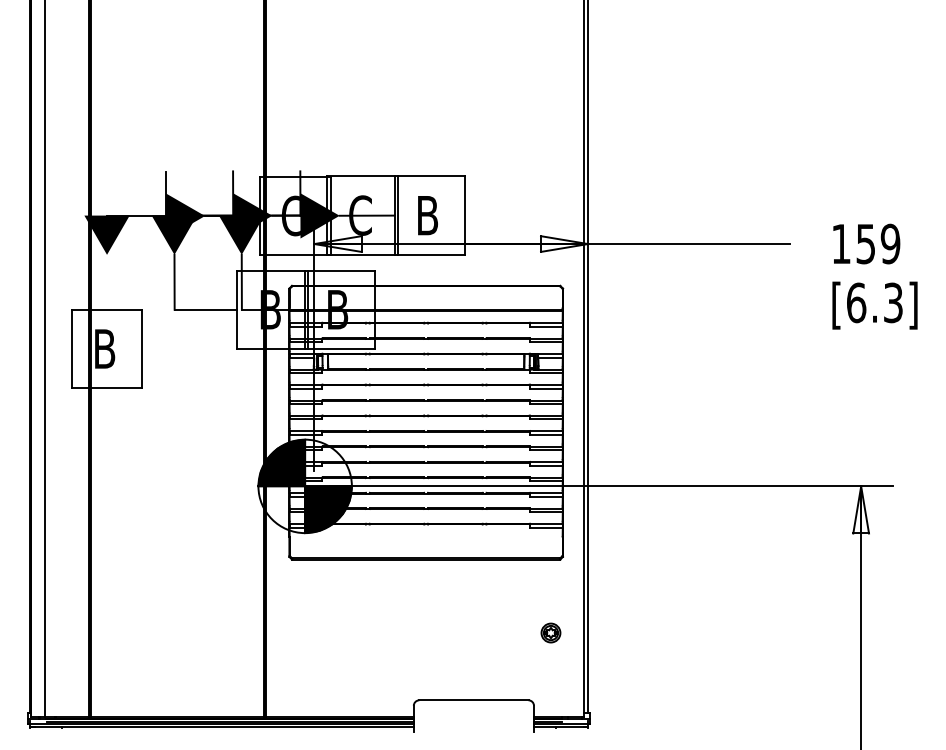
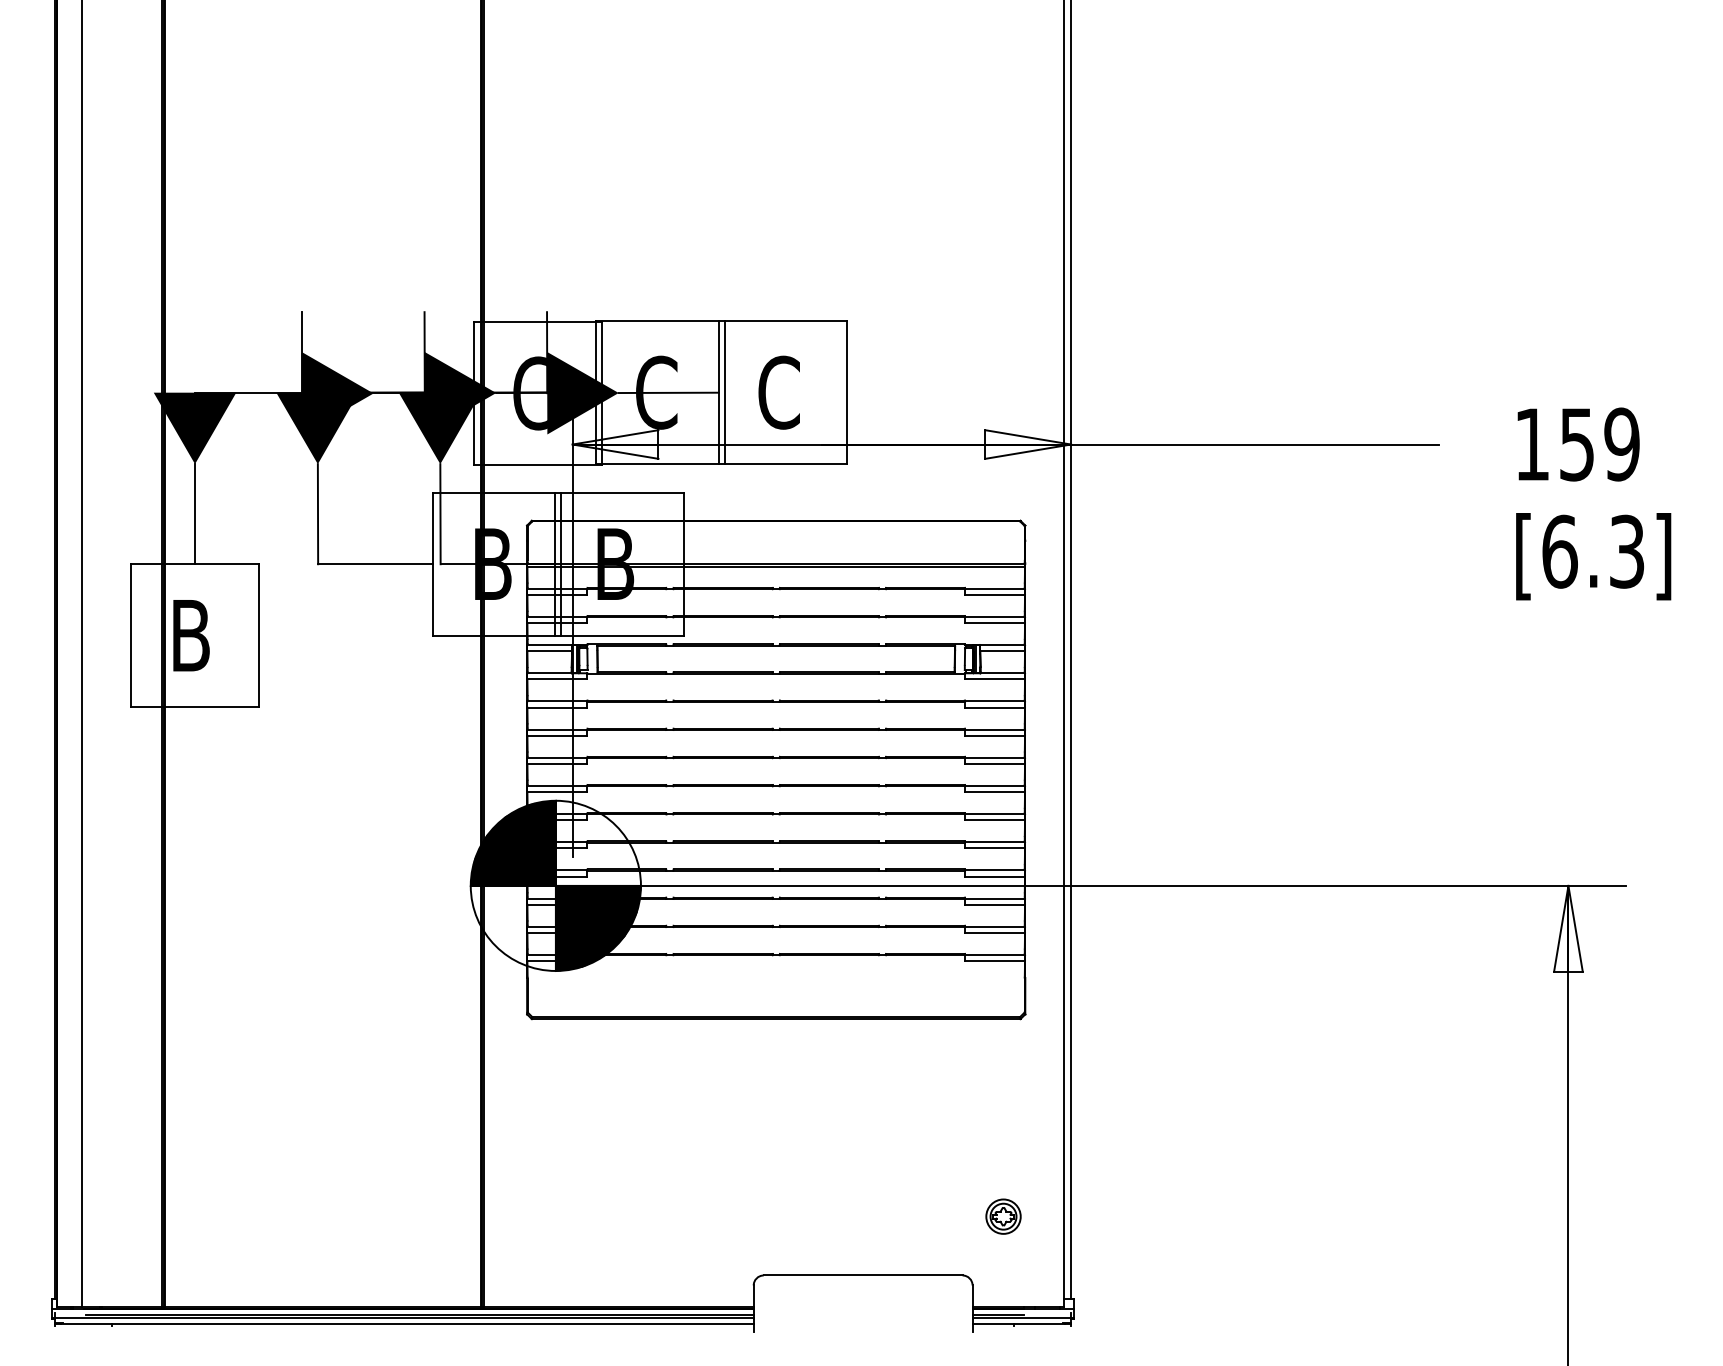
text: (427, 215) -> (778, 392), B -> C
line: (107, 281) -> (195, 512), added
part: (550, 632) -> (1002, 1215), moved

